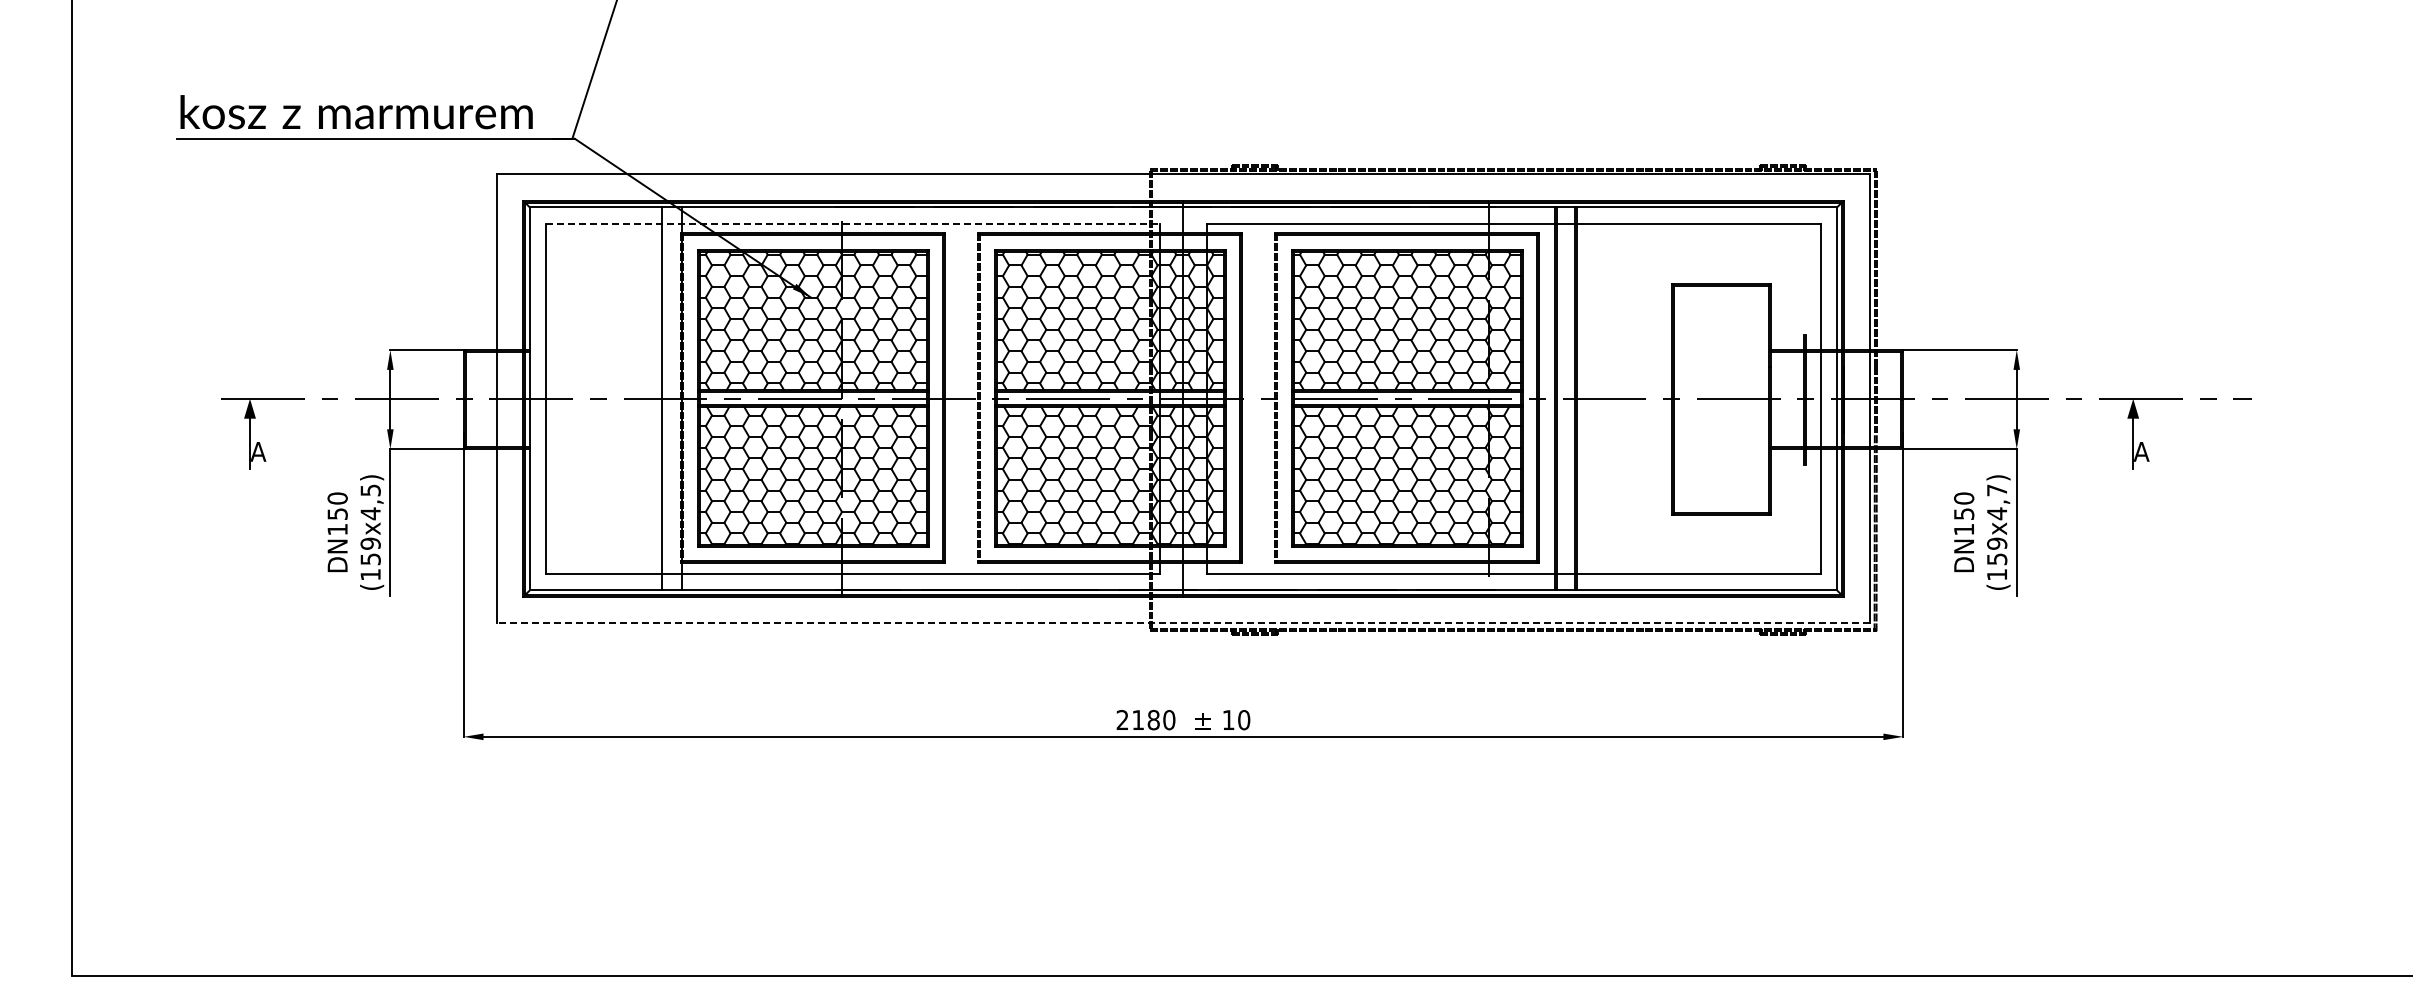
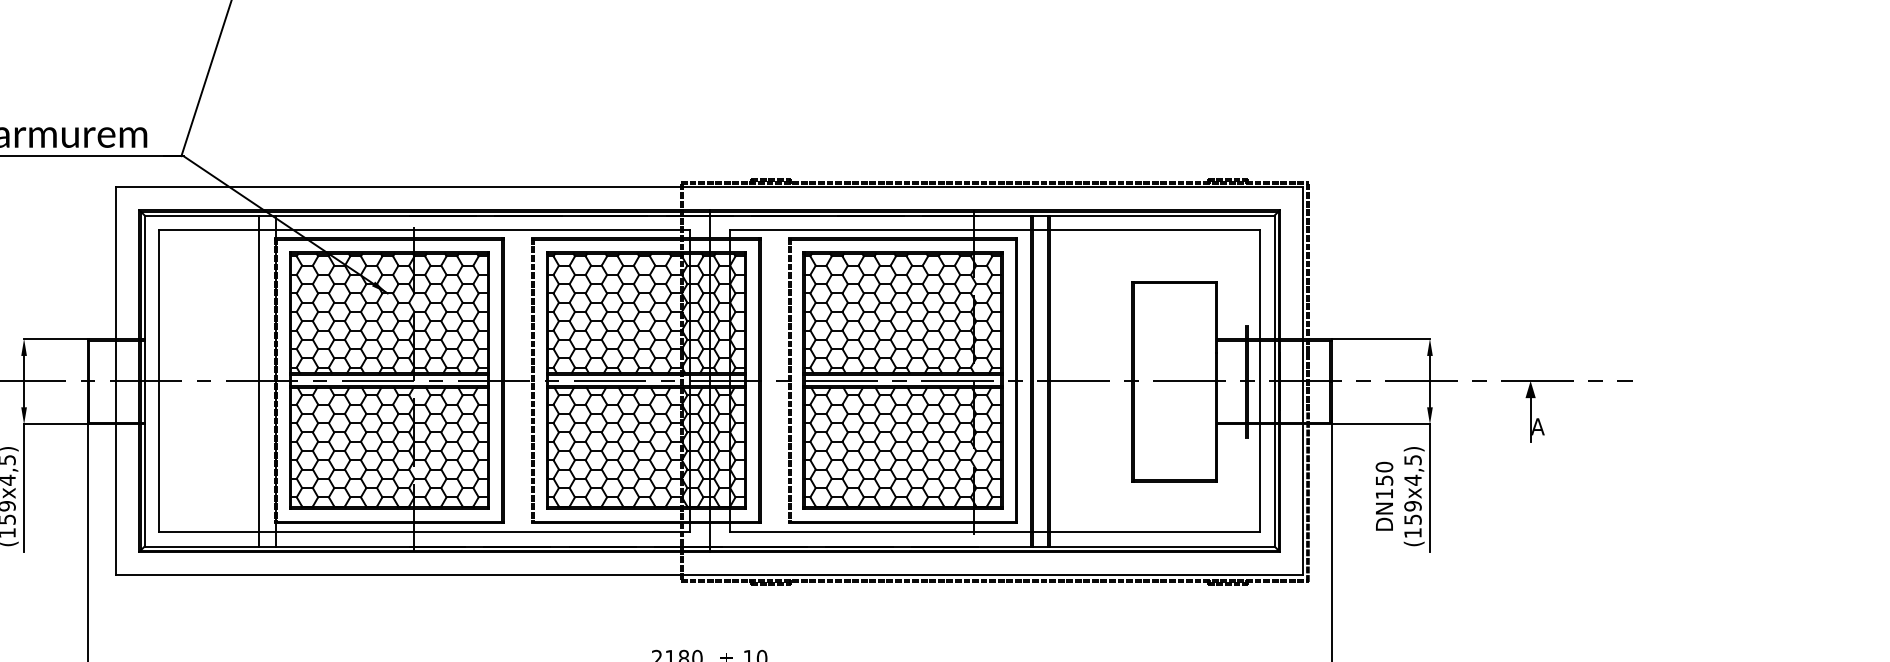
line: (853, 223) -> (424, 229), dashed -> solid
text: (1997, 490) -> (1413, 460), (159x4,7) -> (159x4,5)
line: (1183, 623) -> (709, 575), dashed -> solid

